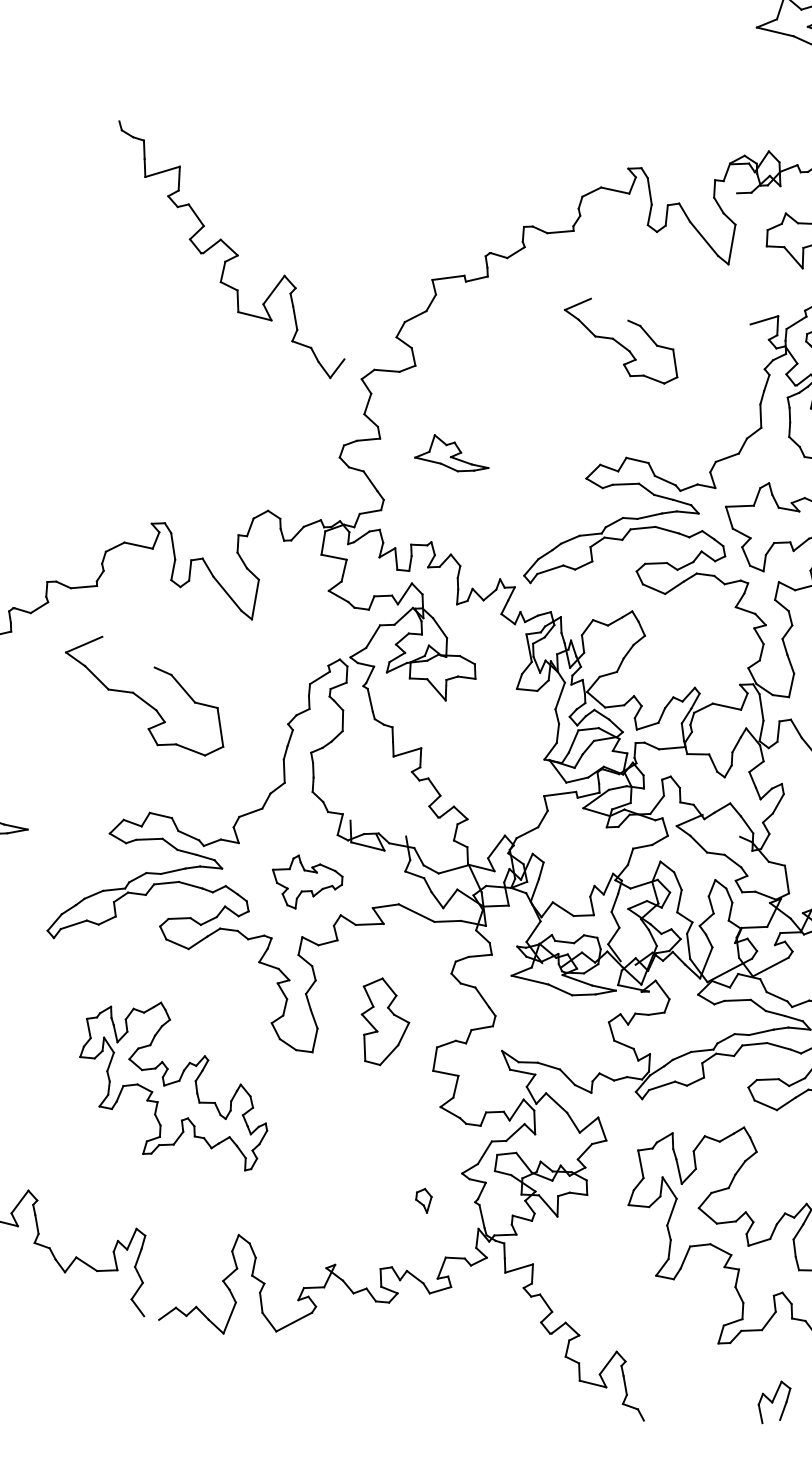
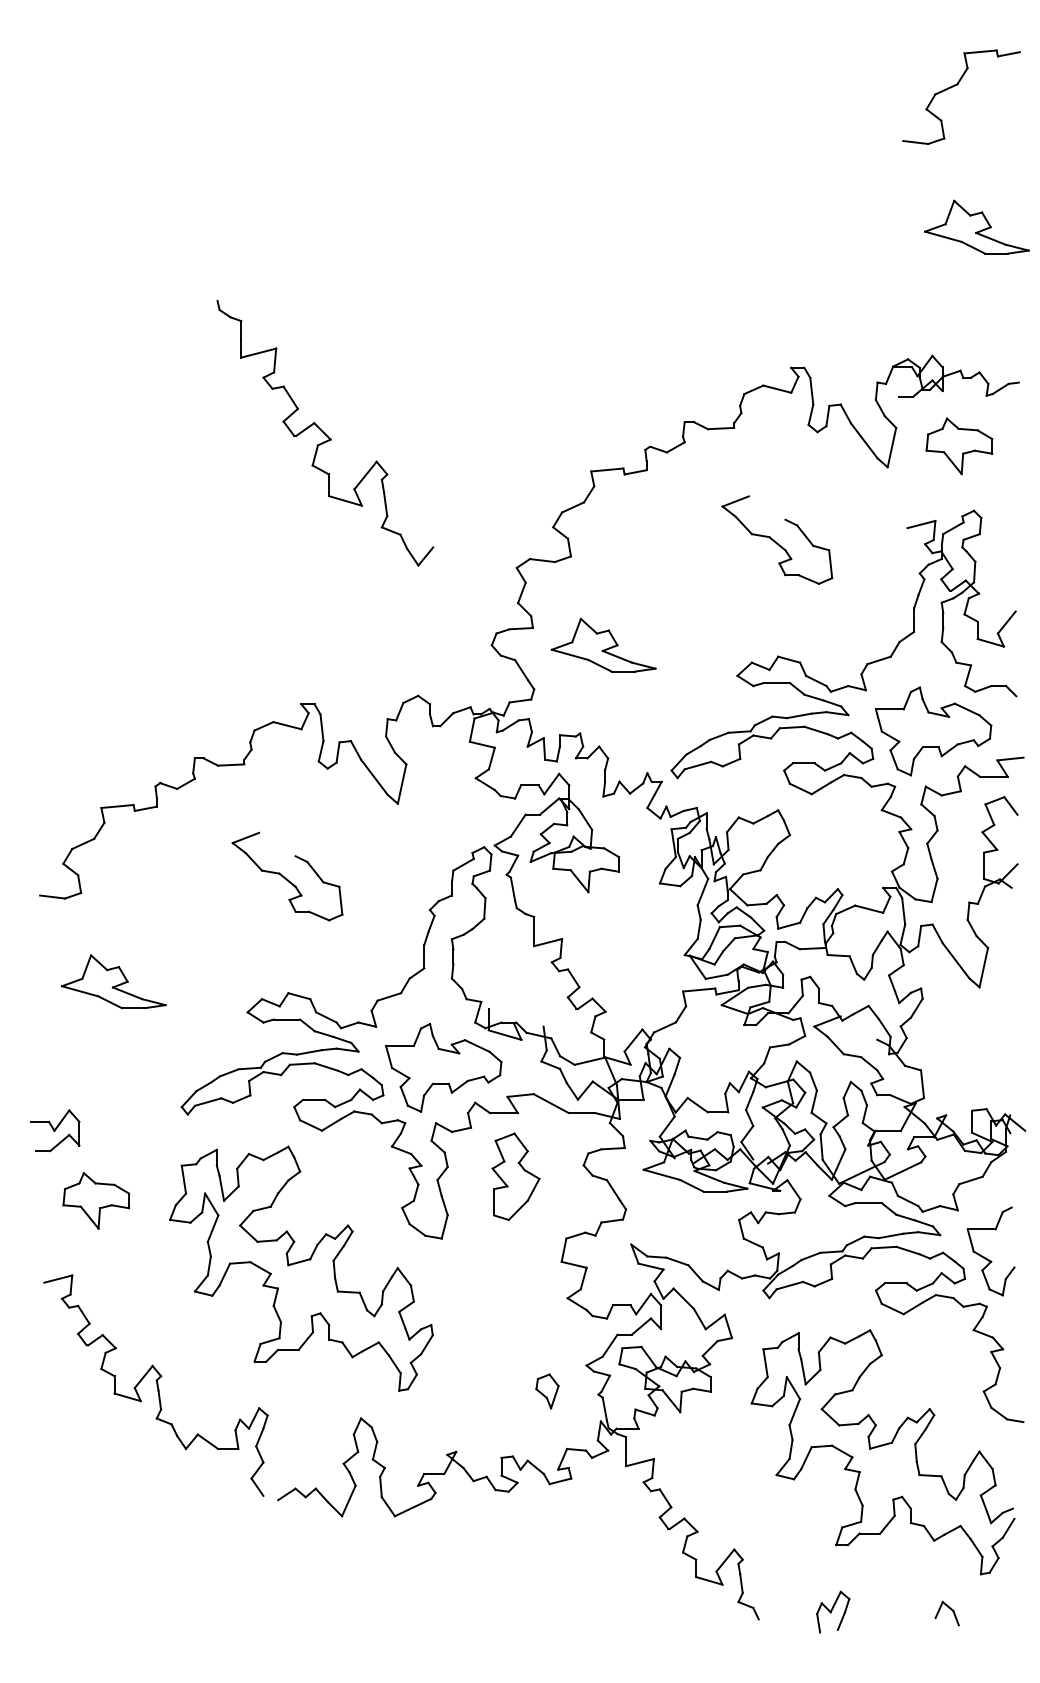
part: (232, 249) -> (325, 433), moved
part: (451, 452) -> (603, 644), size x1.43
part: (144, 696) -> (287, 876), size x0.71
part: (307, 881) -> (443, 1067), size x1.67
part: (385, 1021) -> (515, 1176), moved
part: (173, 1087) -> (301, 1268), size x1.43
part: (424, 1200) -> (547, 1391), size x1.43
part: (775, 1401) -> (833, 1611), moved

